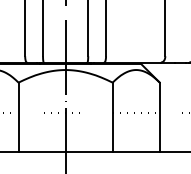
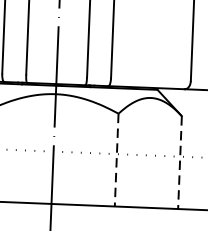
line: (112, 117) -> (116, 160), solid -> dashed
line: (159, 117) -> (179, 163), solid -> dashed

